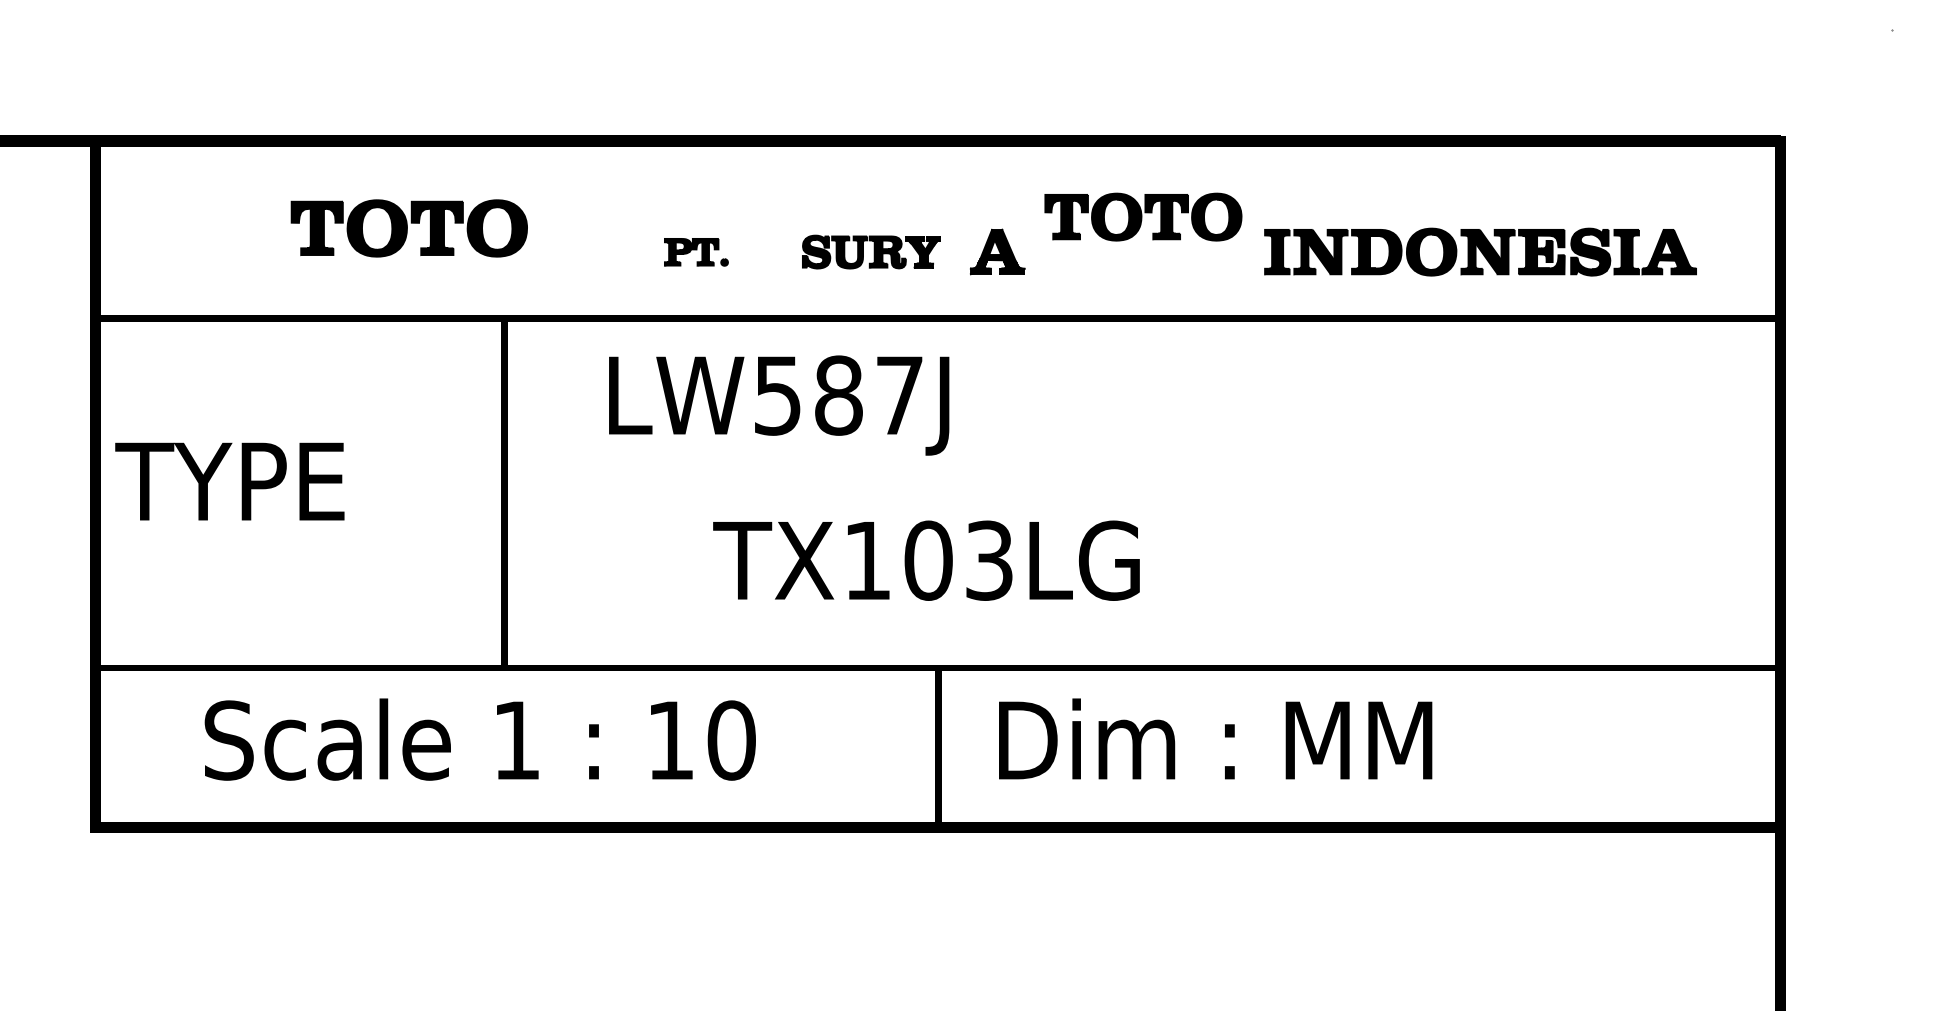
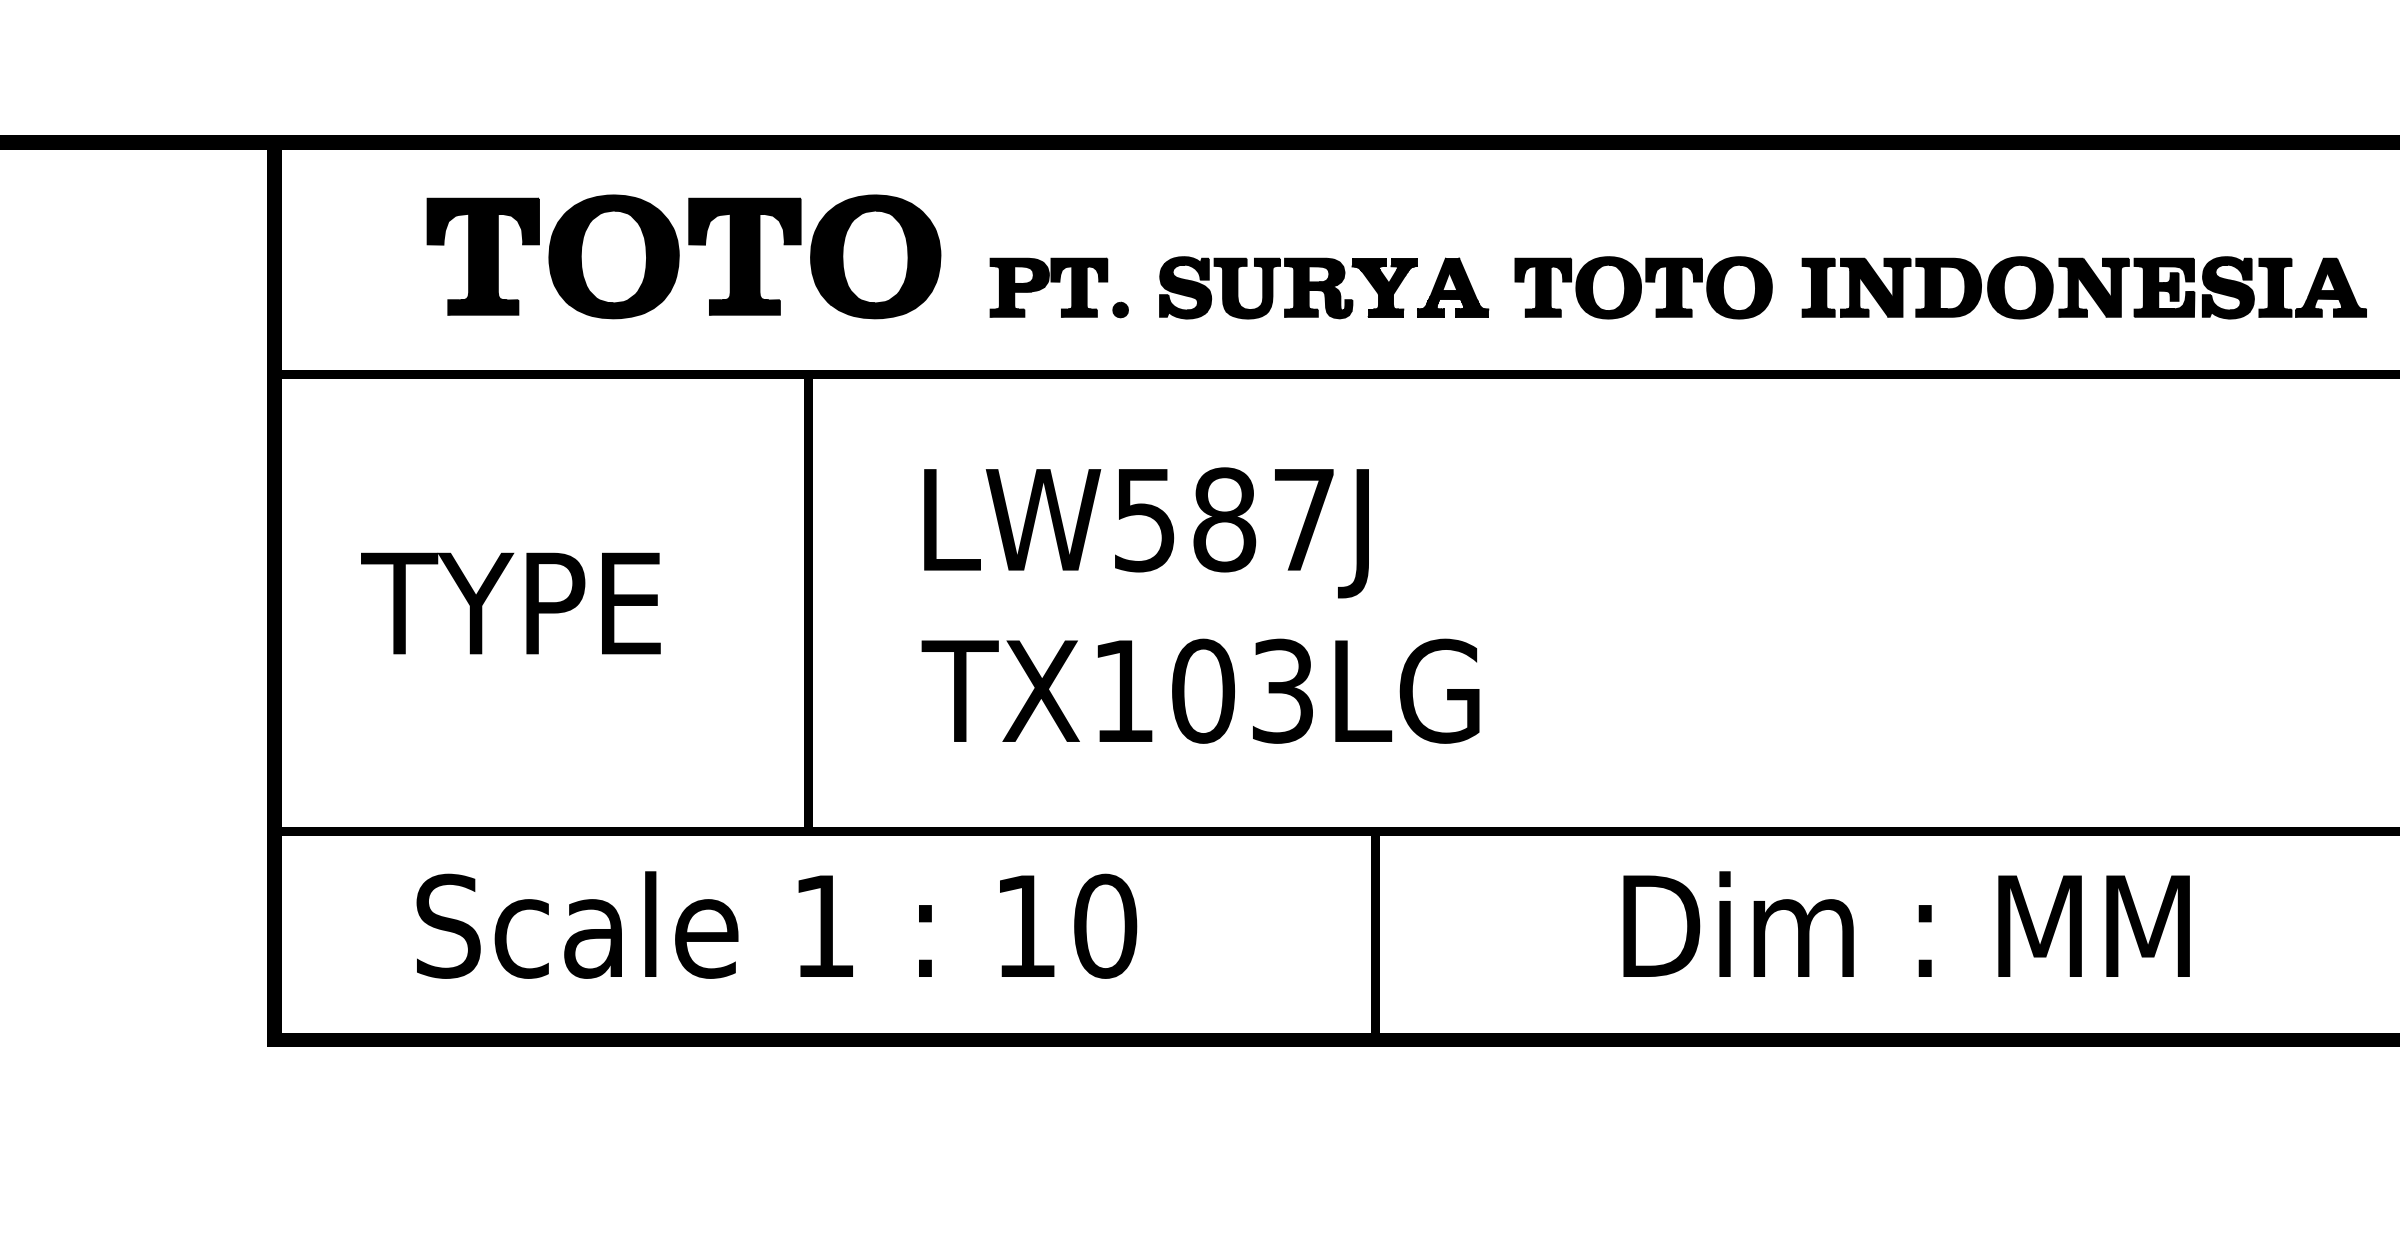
part: (1143, 216) -> (1643, 287), moved
part: (409, 228) -> (684, 256), size x1.67
part: (871, 251) -> (1288, 287), size x1.43
part: (696, 252) -> (1059, 288), size x1.67
text: (779, 405) -> (1147, 532), moved
text: (229, 481) -> (510, 603), moved
text: (926, 560) -> (1200, 690), moved
text: (1215, 738) -> (1906, 923), moved

